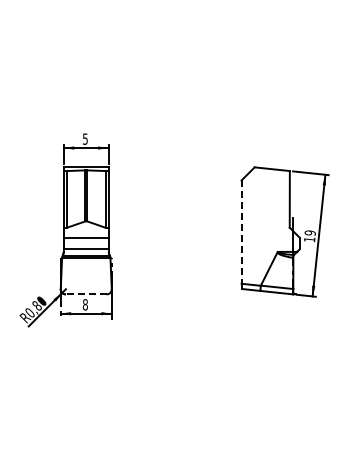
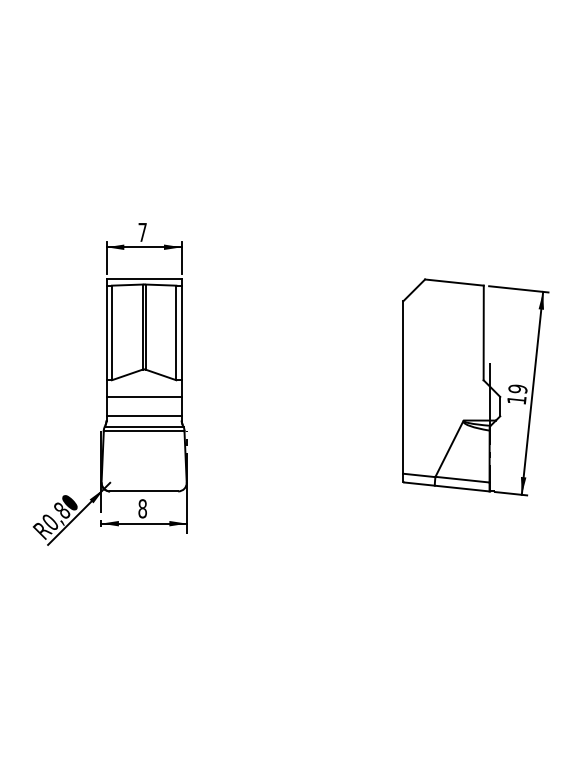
text: (85, 138) -> (142, 231), 5 -> 7
line: (241, 232) -> (403, 388), dashed -> solid
line: (85, 294) -> (142, 491), dashed -> solid

